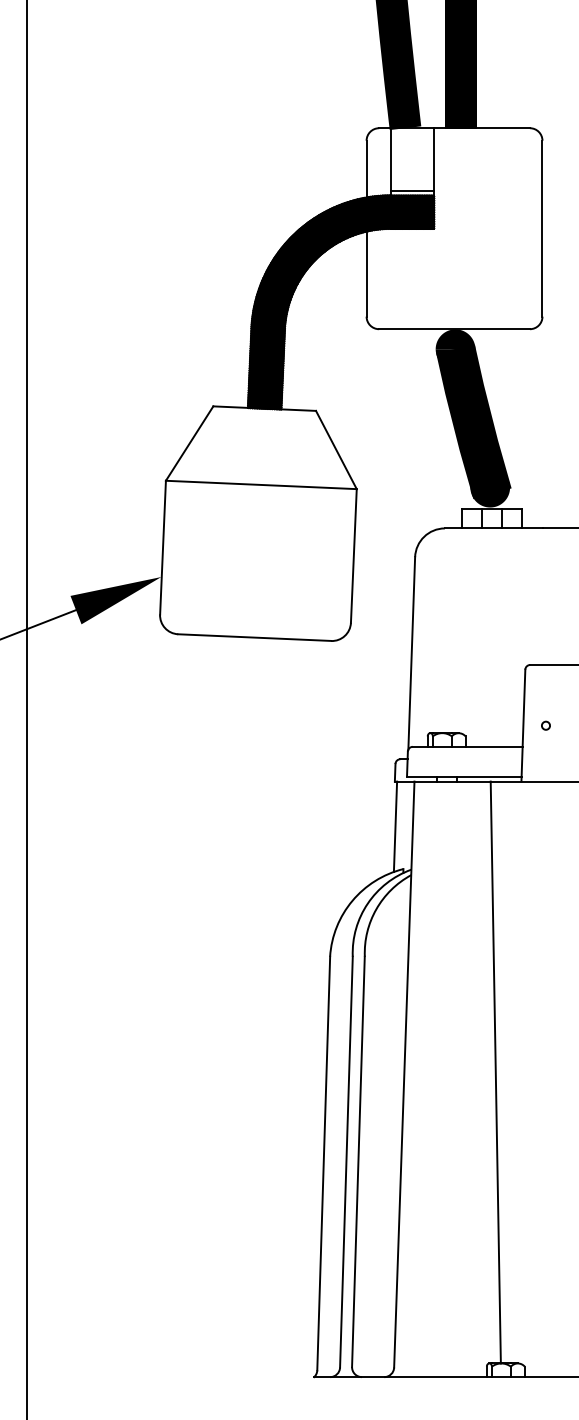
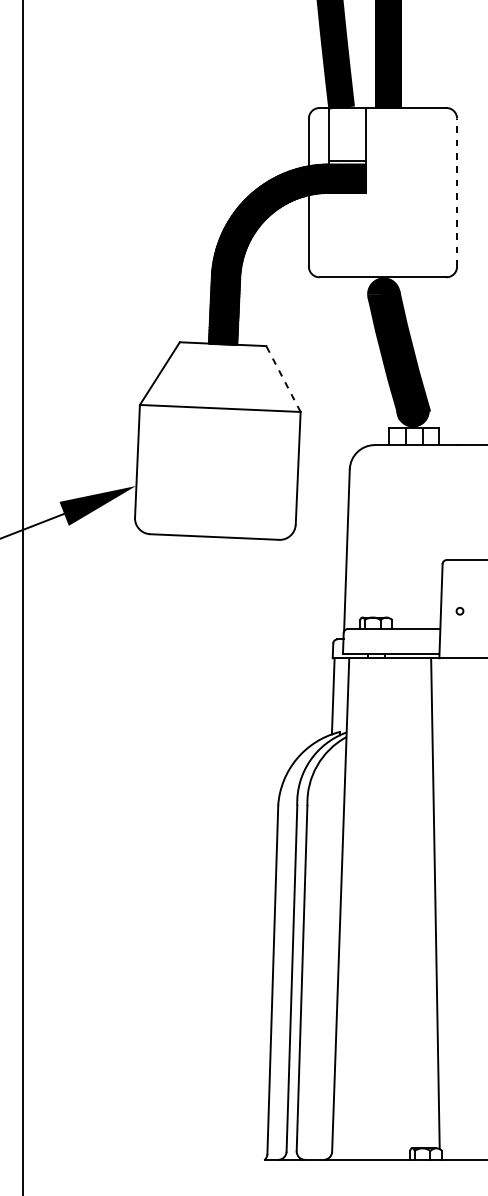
line: (542, 228) -> (457, 192), solid -> dashed
line: (336, 449) -> (283, 378), solid -> dashed
line: (495, 1072) -> (435, 903), moved

